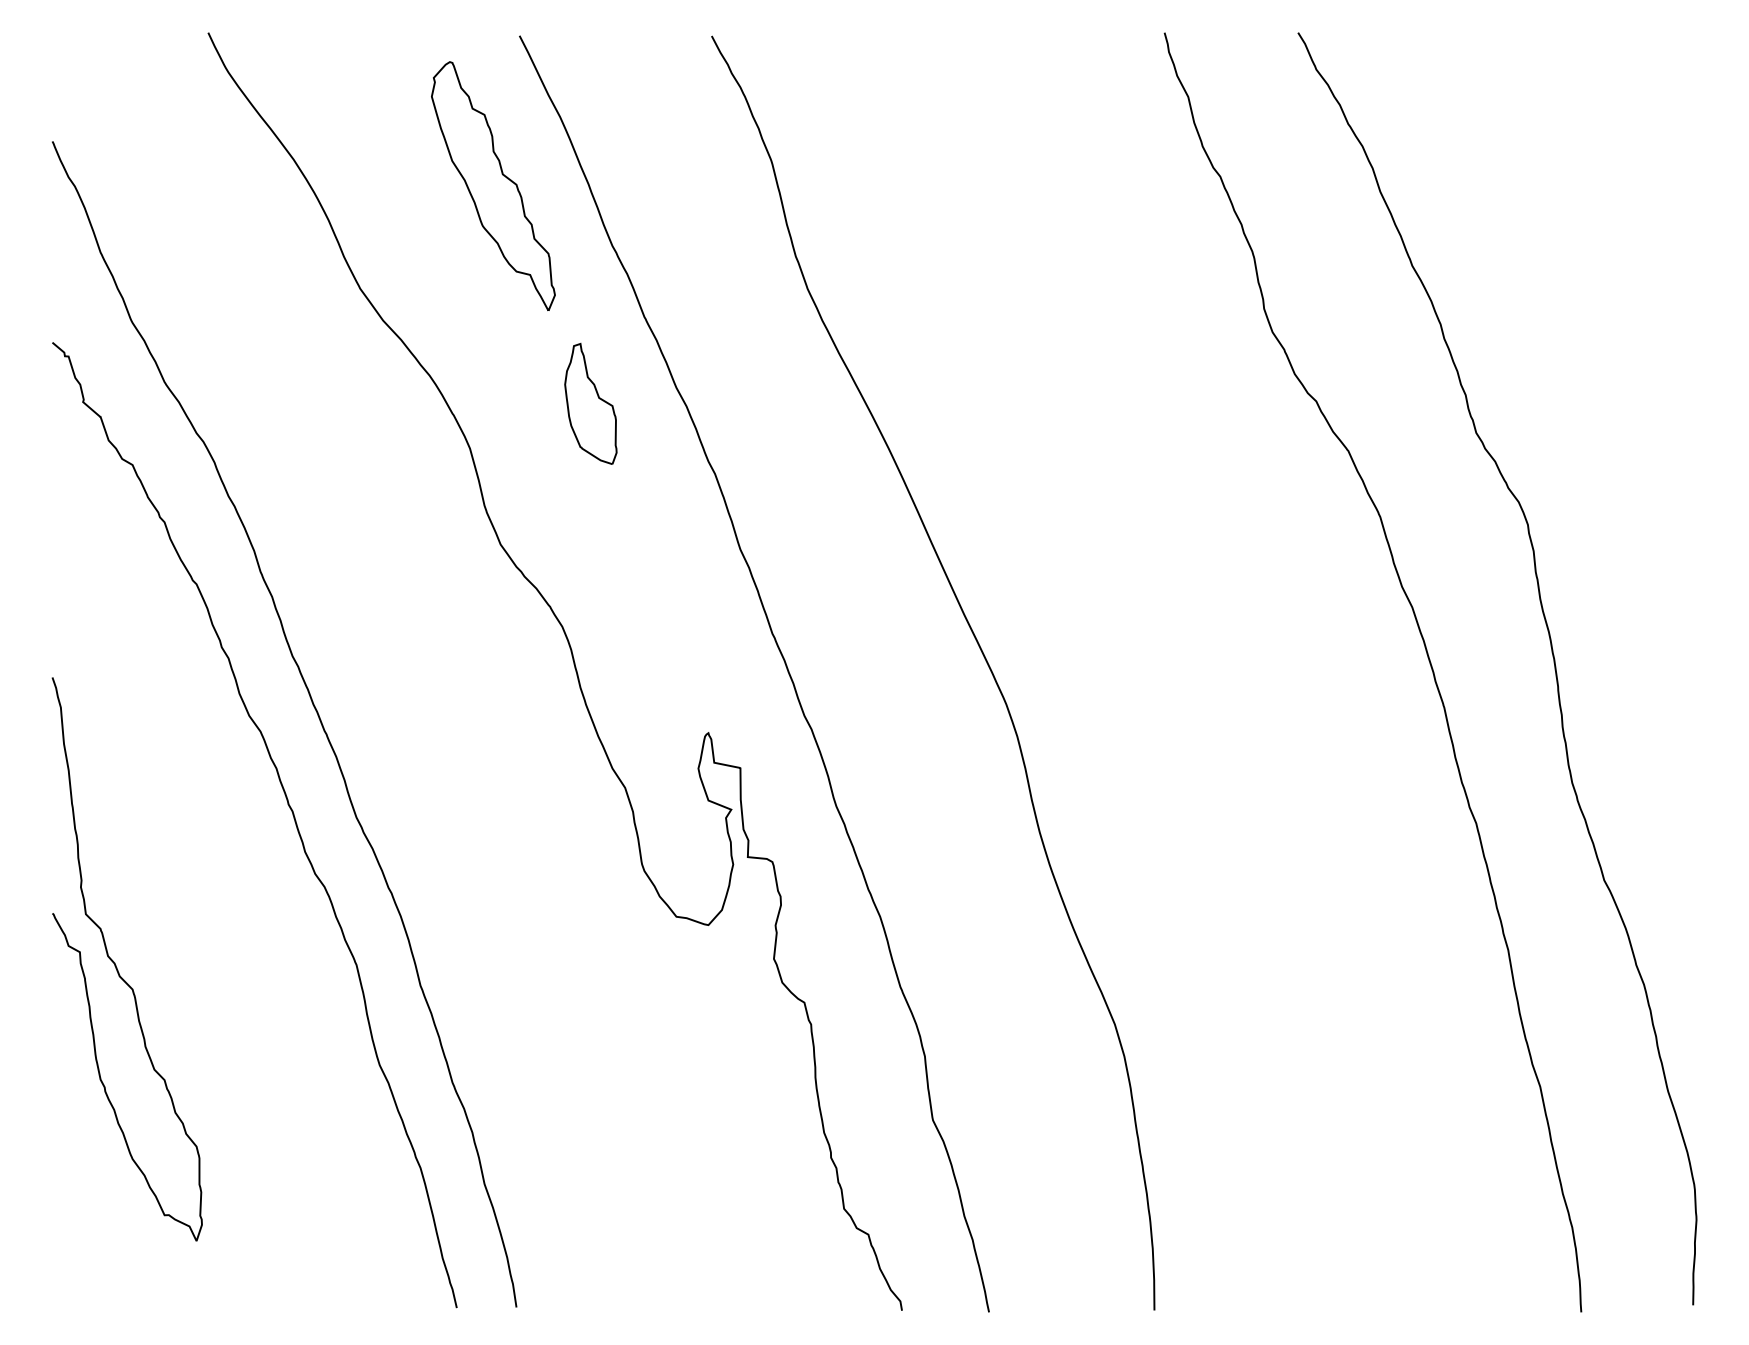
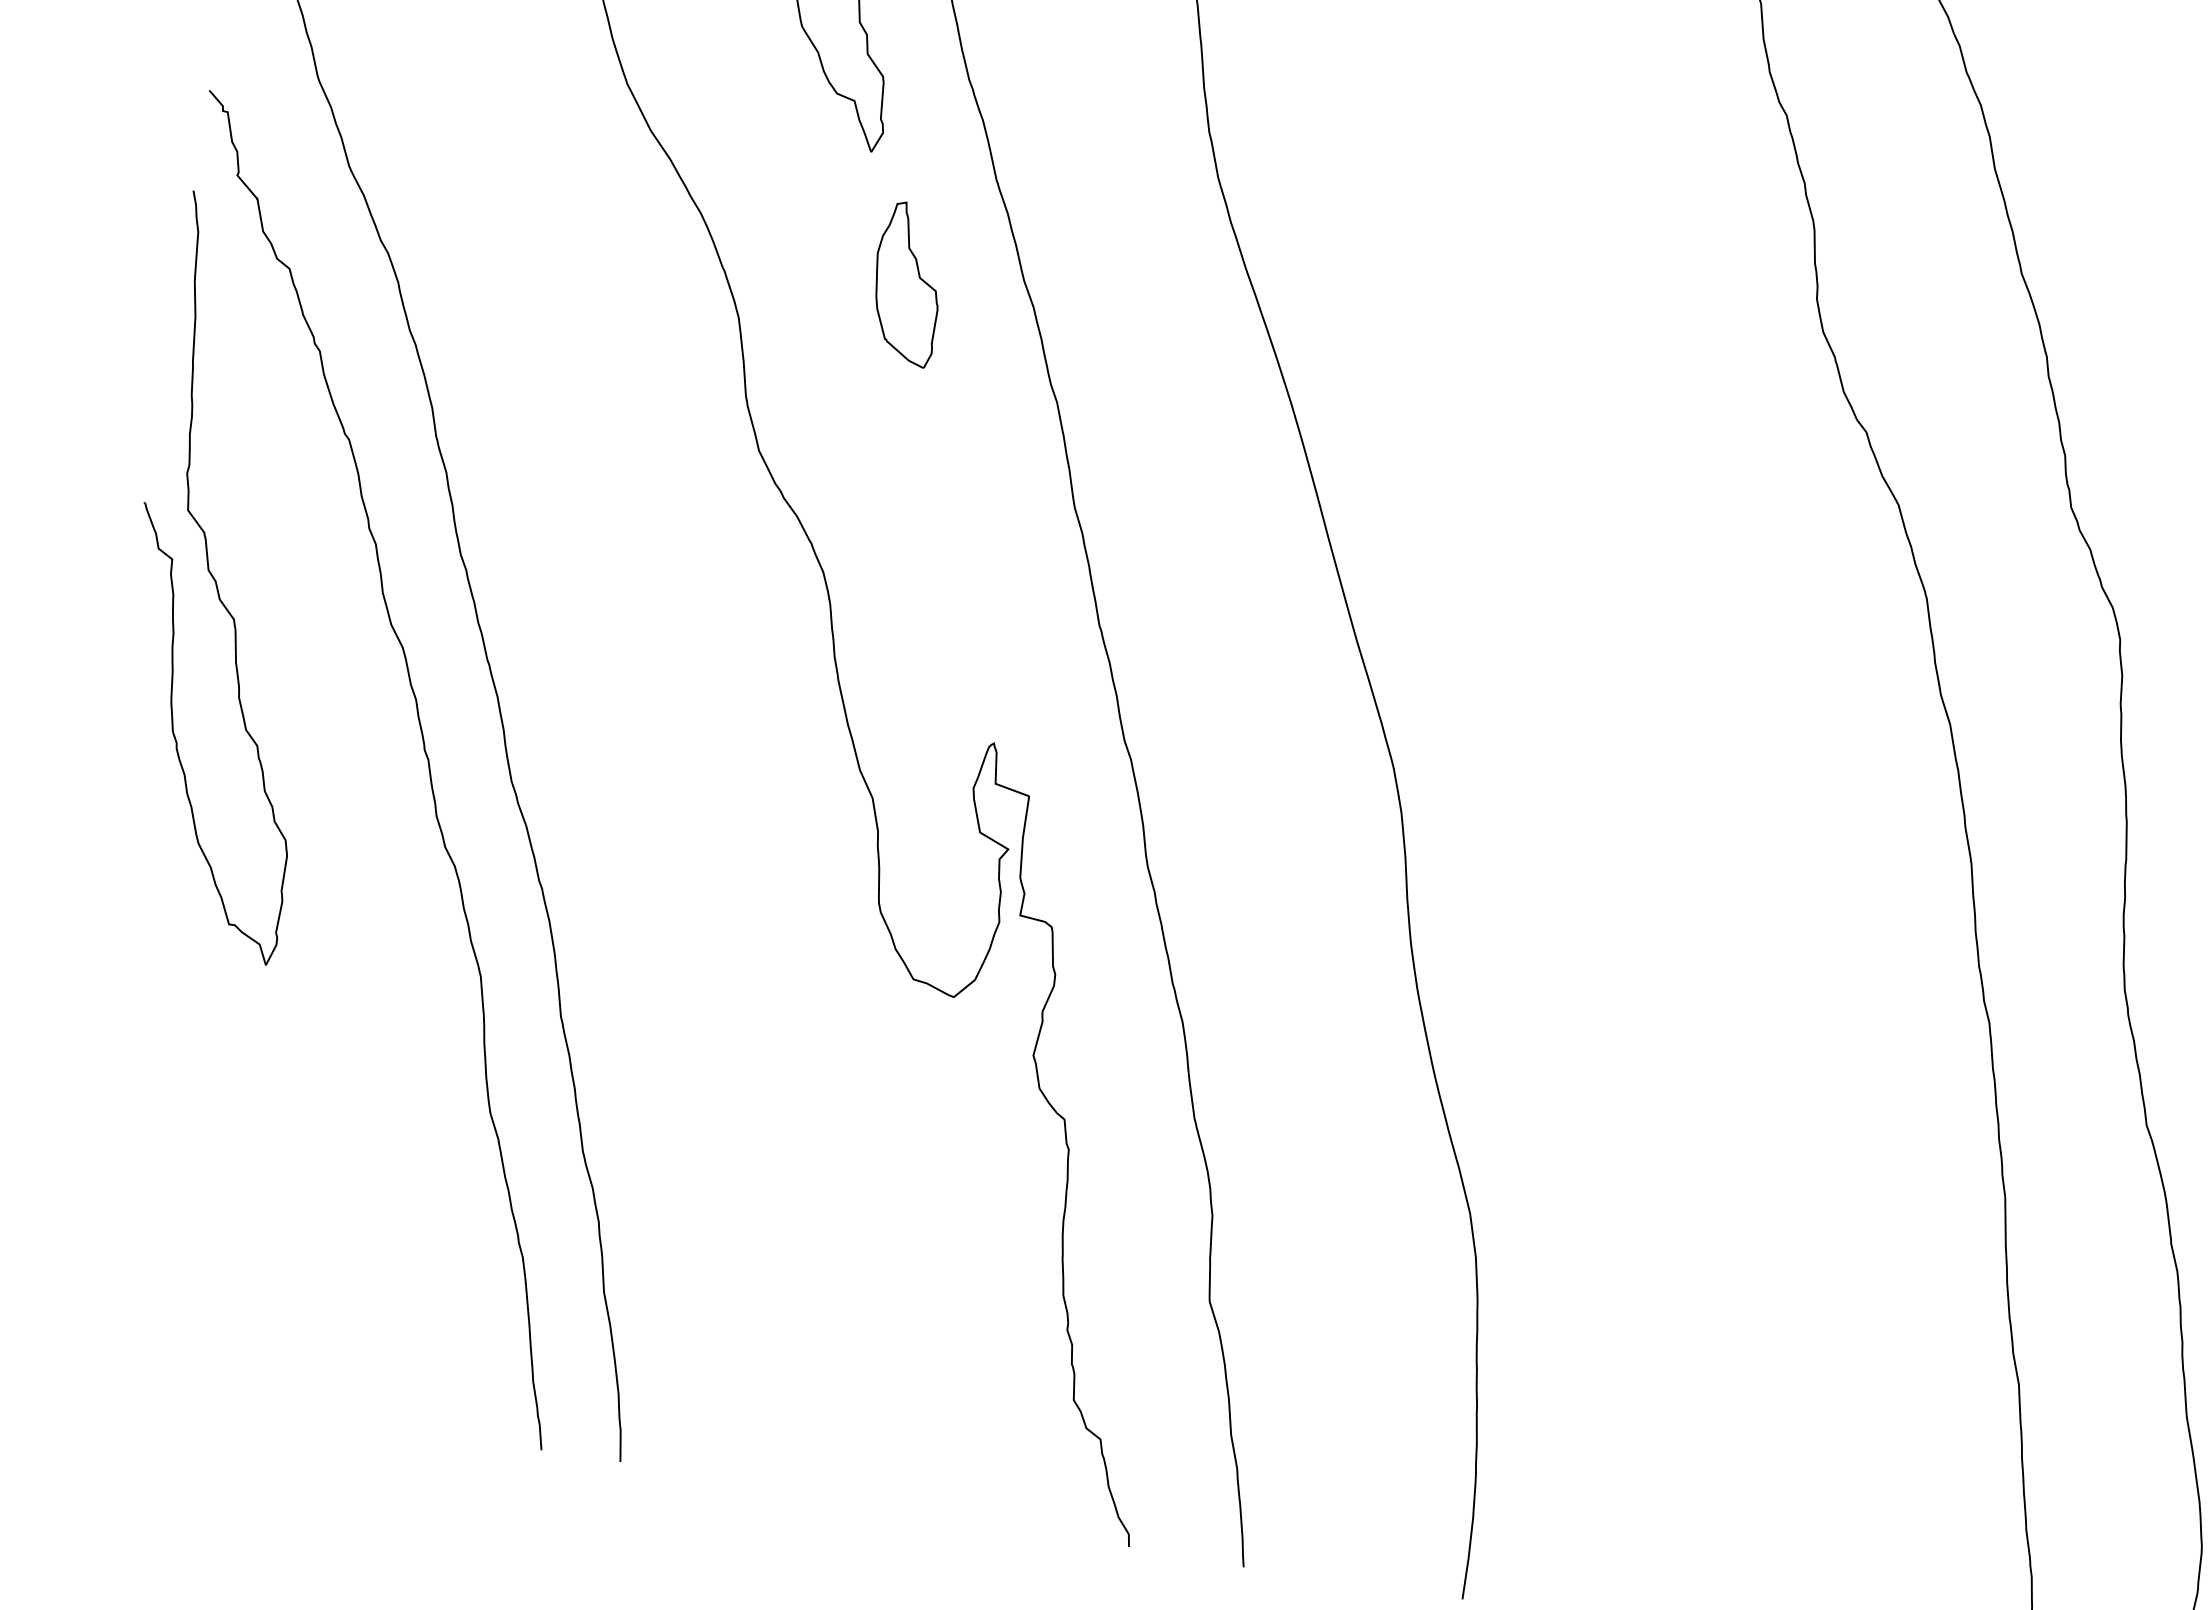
curve: (116, 965) -> (217, 584), moved

